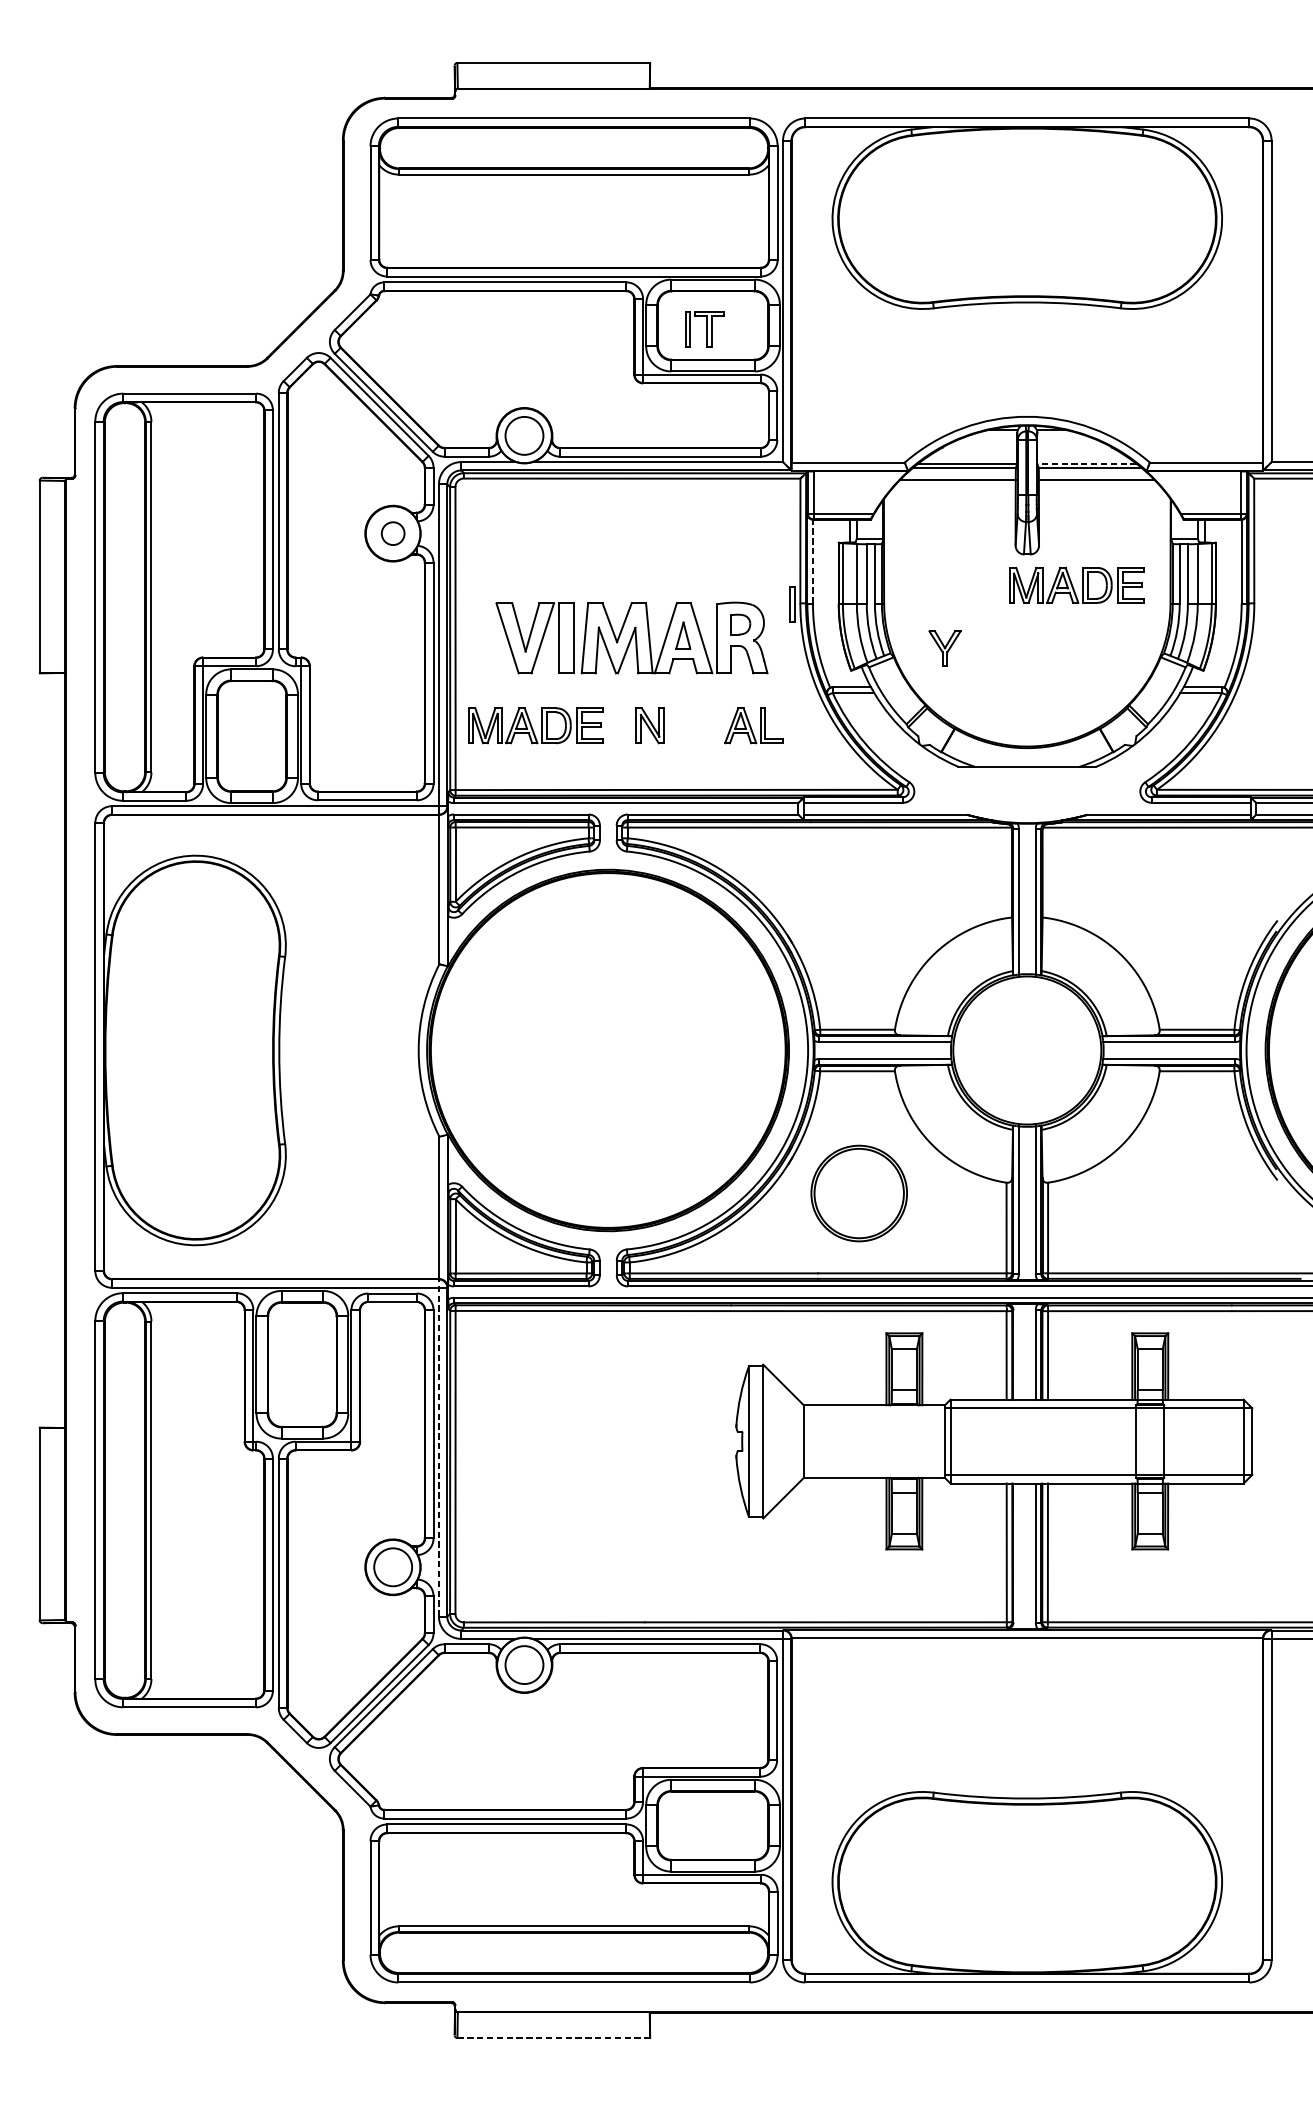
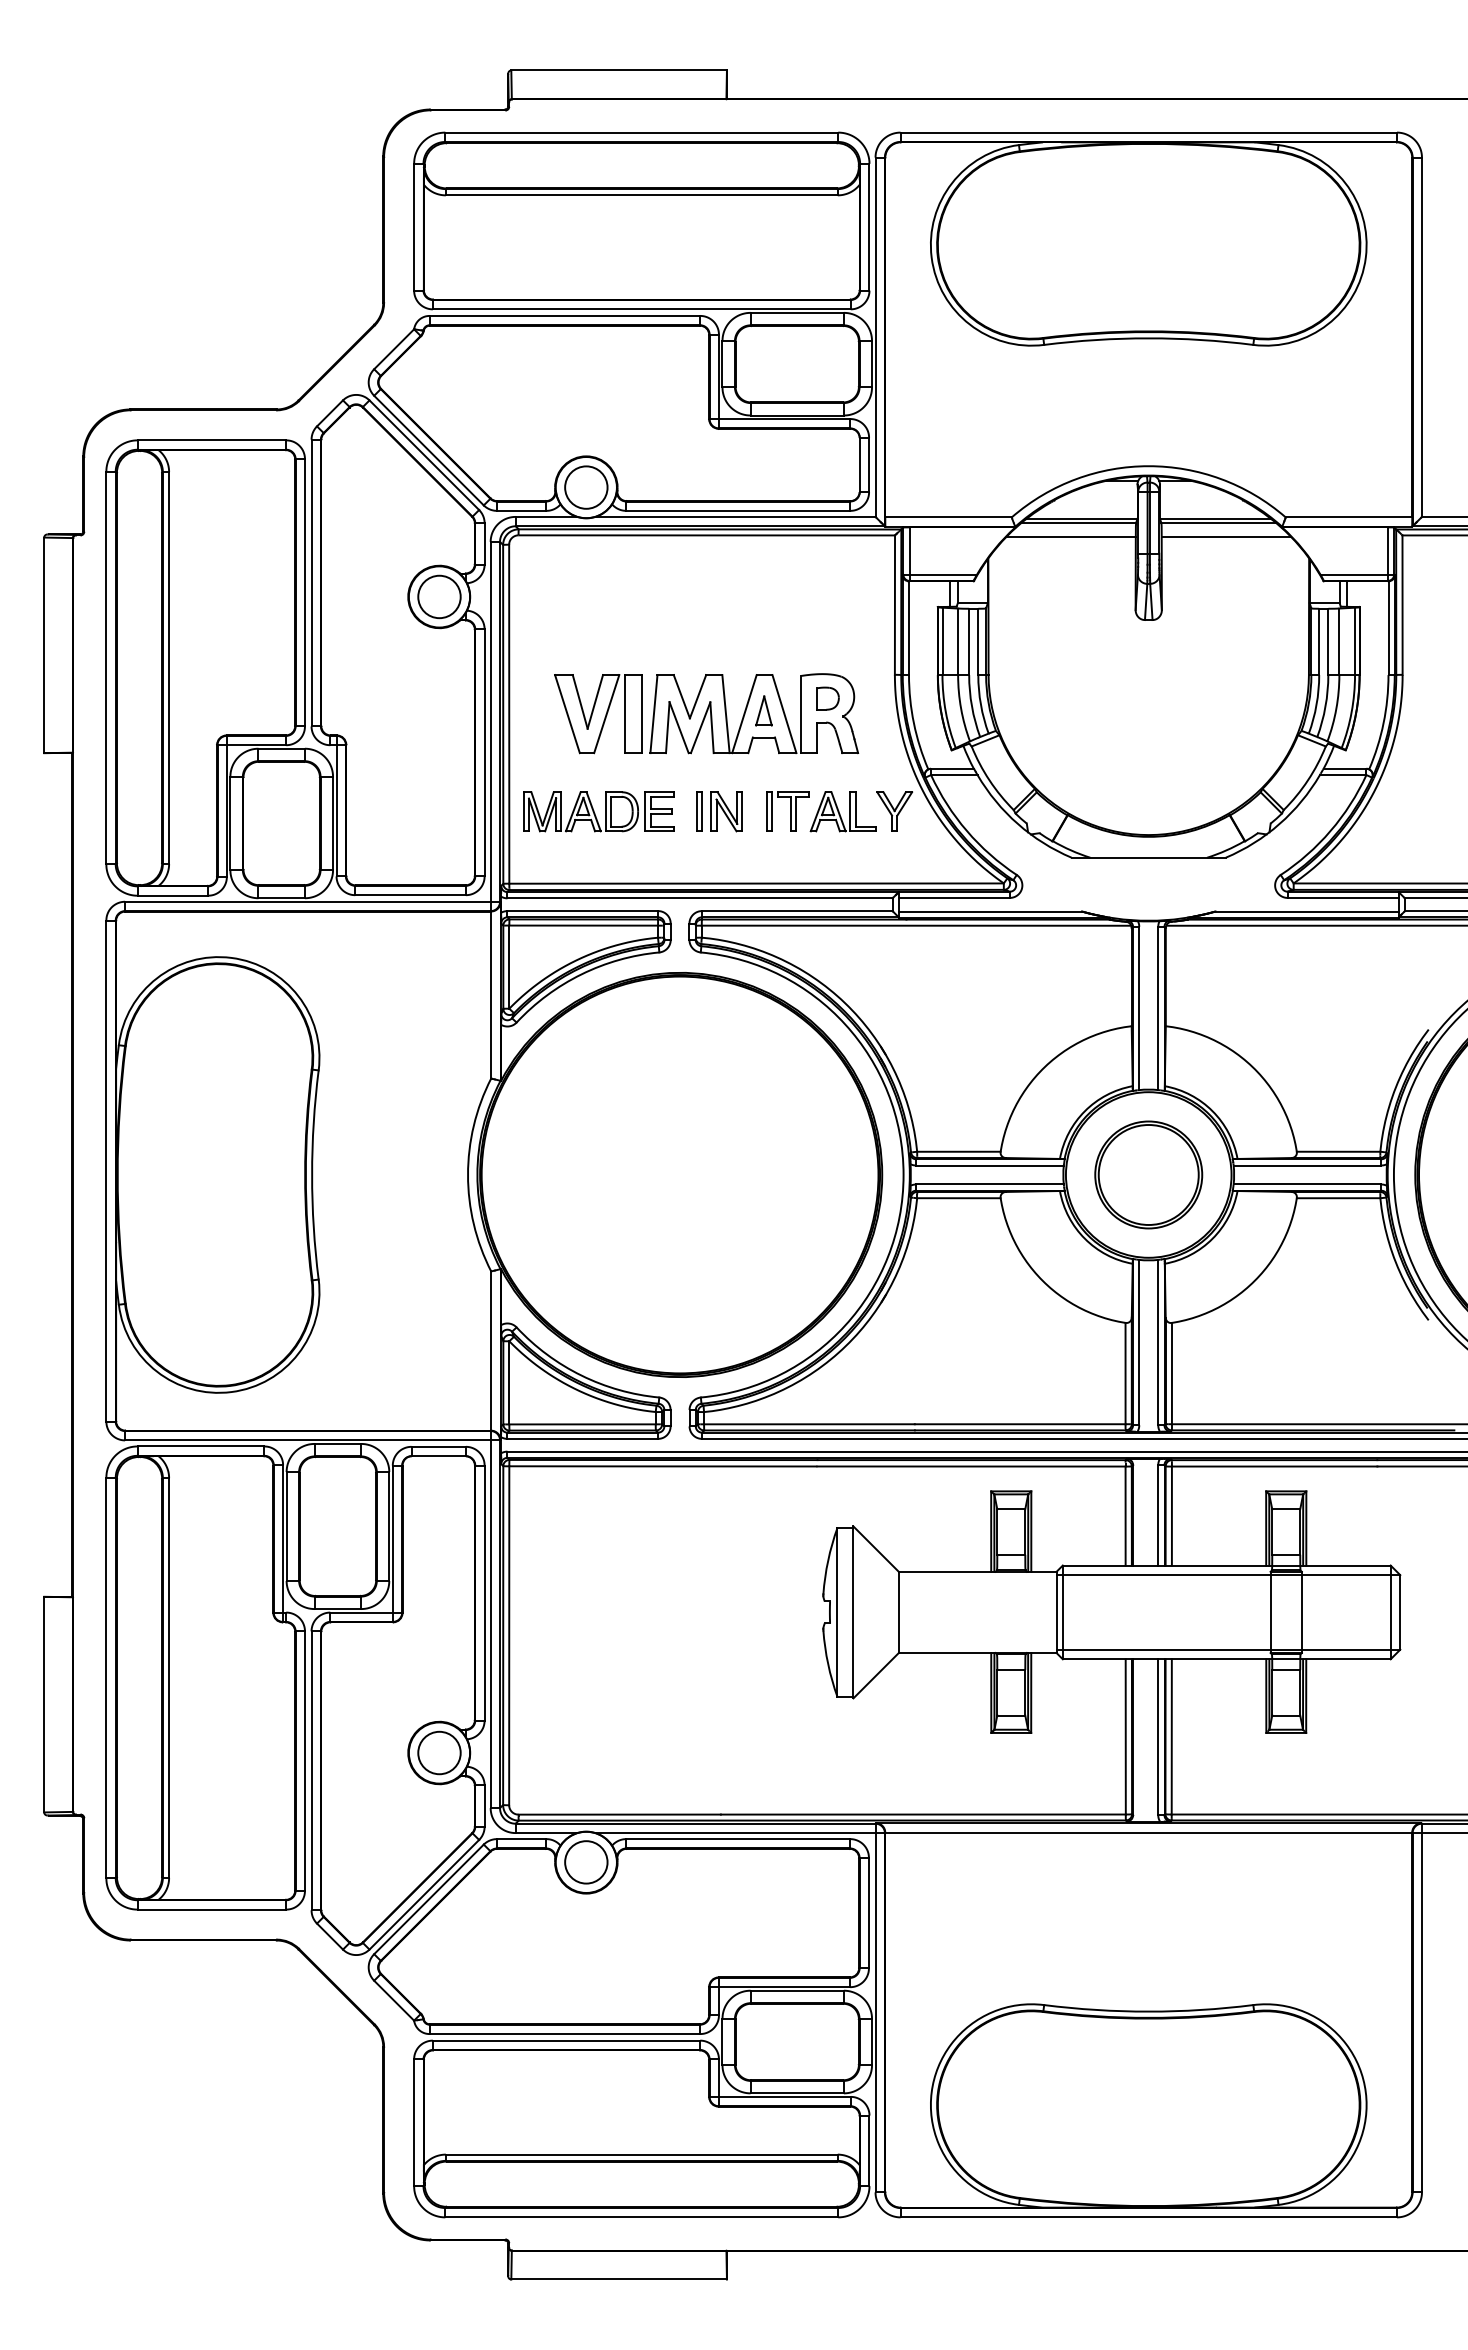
part: (704, 329) -> (787, 811), moved
line: (1087, 463) -> (1215, 518), dashed -> solid
circle: (393, 533) -> (439, 596), size x1.67
line: (813, 561) -> (909, 628), dashed -> solid
part: (1076, 585) -> (1203, 654), removed
part: (791, 603) -> (699, 811), moved
part: (944, 648) -> (894, 811), moved
part: (859, 1193) -> (1148, 1174), moved
line: (438, 1447) -> (490, 1619), dashed -> solid
line: (554, 2038) -> (619, 2279), dashed -> solid

